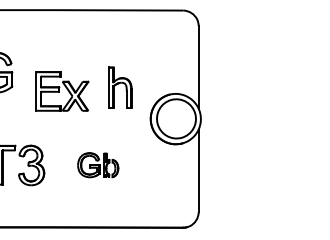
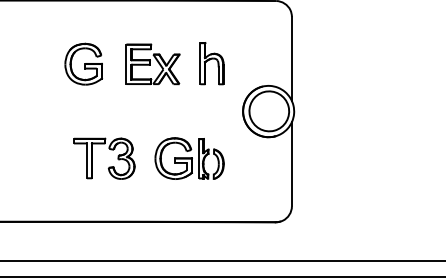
part: (119, 87) -> (211, 63), moved
part: (61, 91) -> (152, 64), moved
part: (98, 165) -> (189, 158), size x1.67

